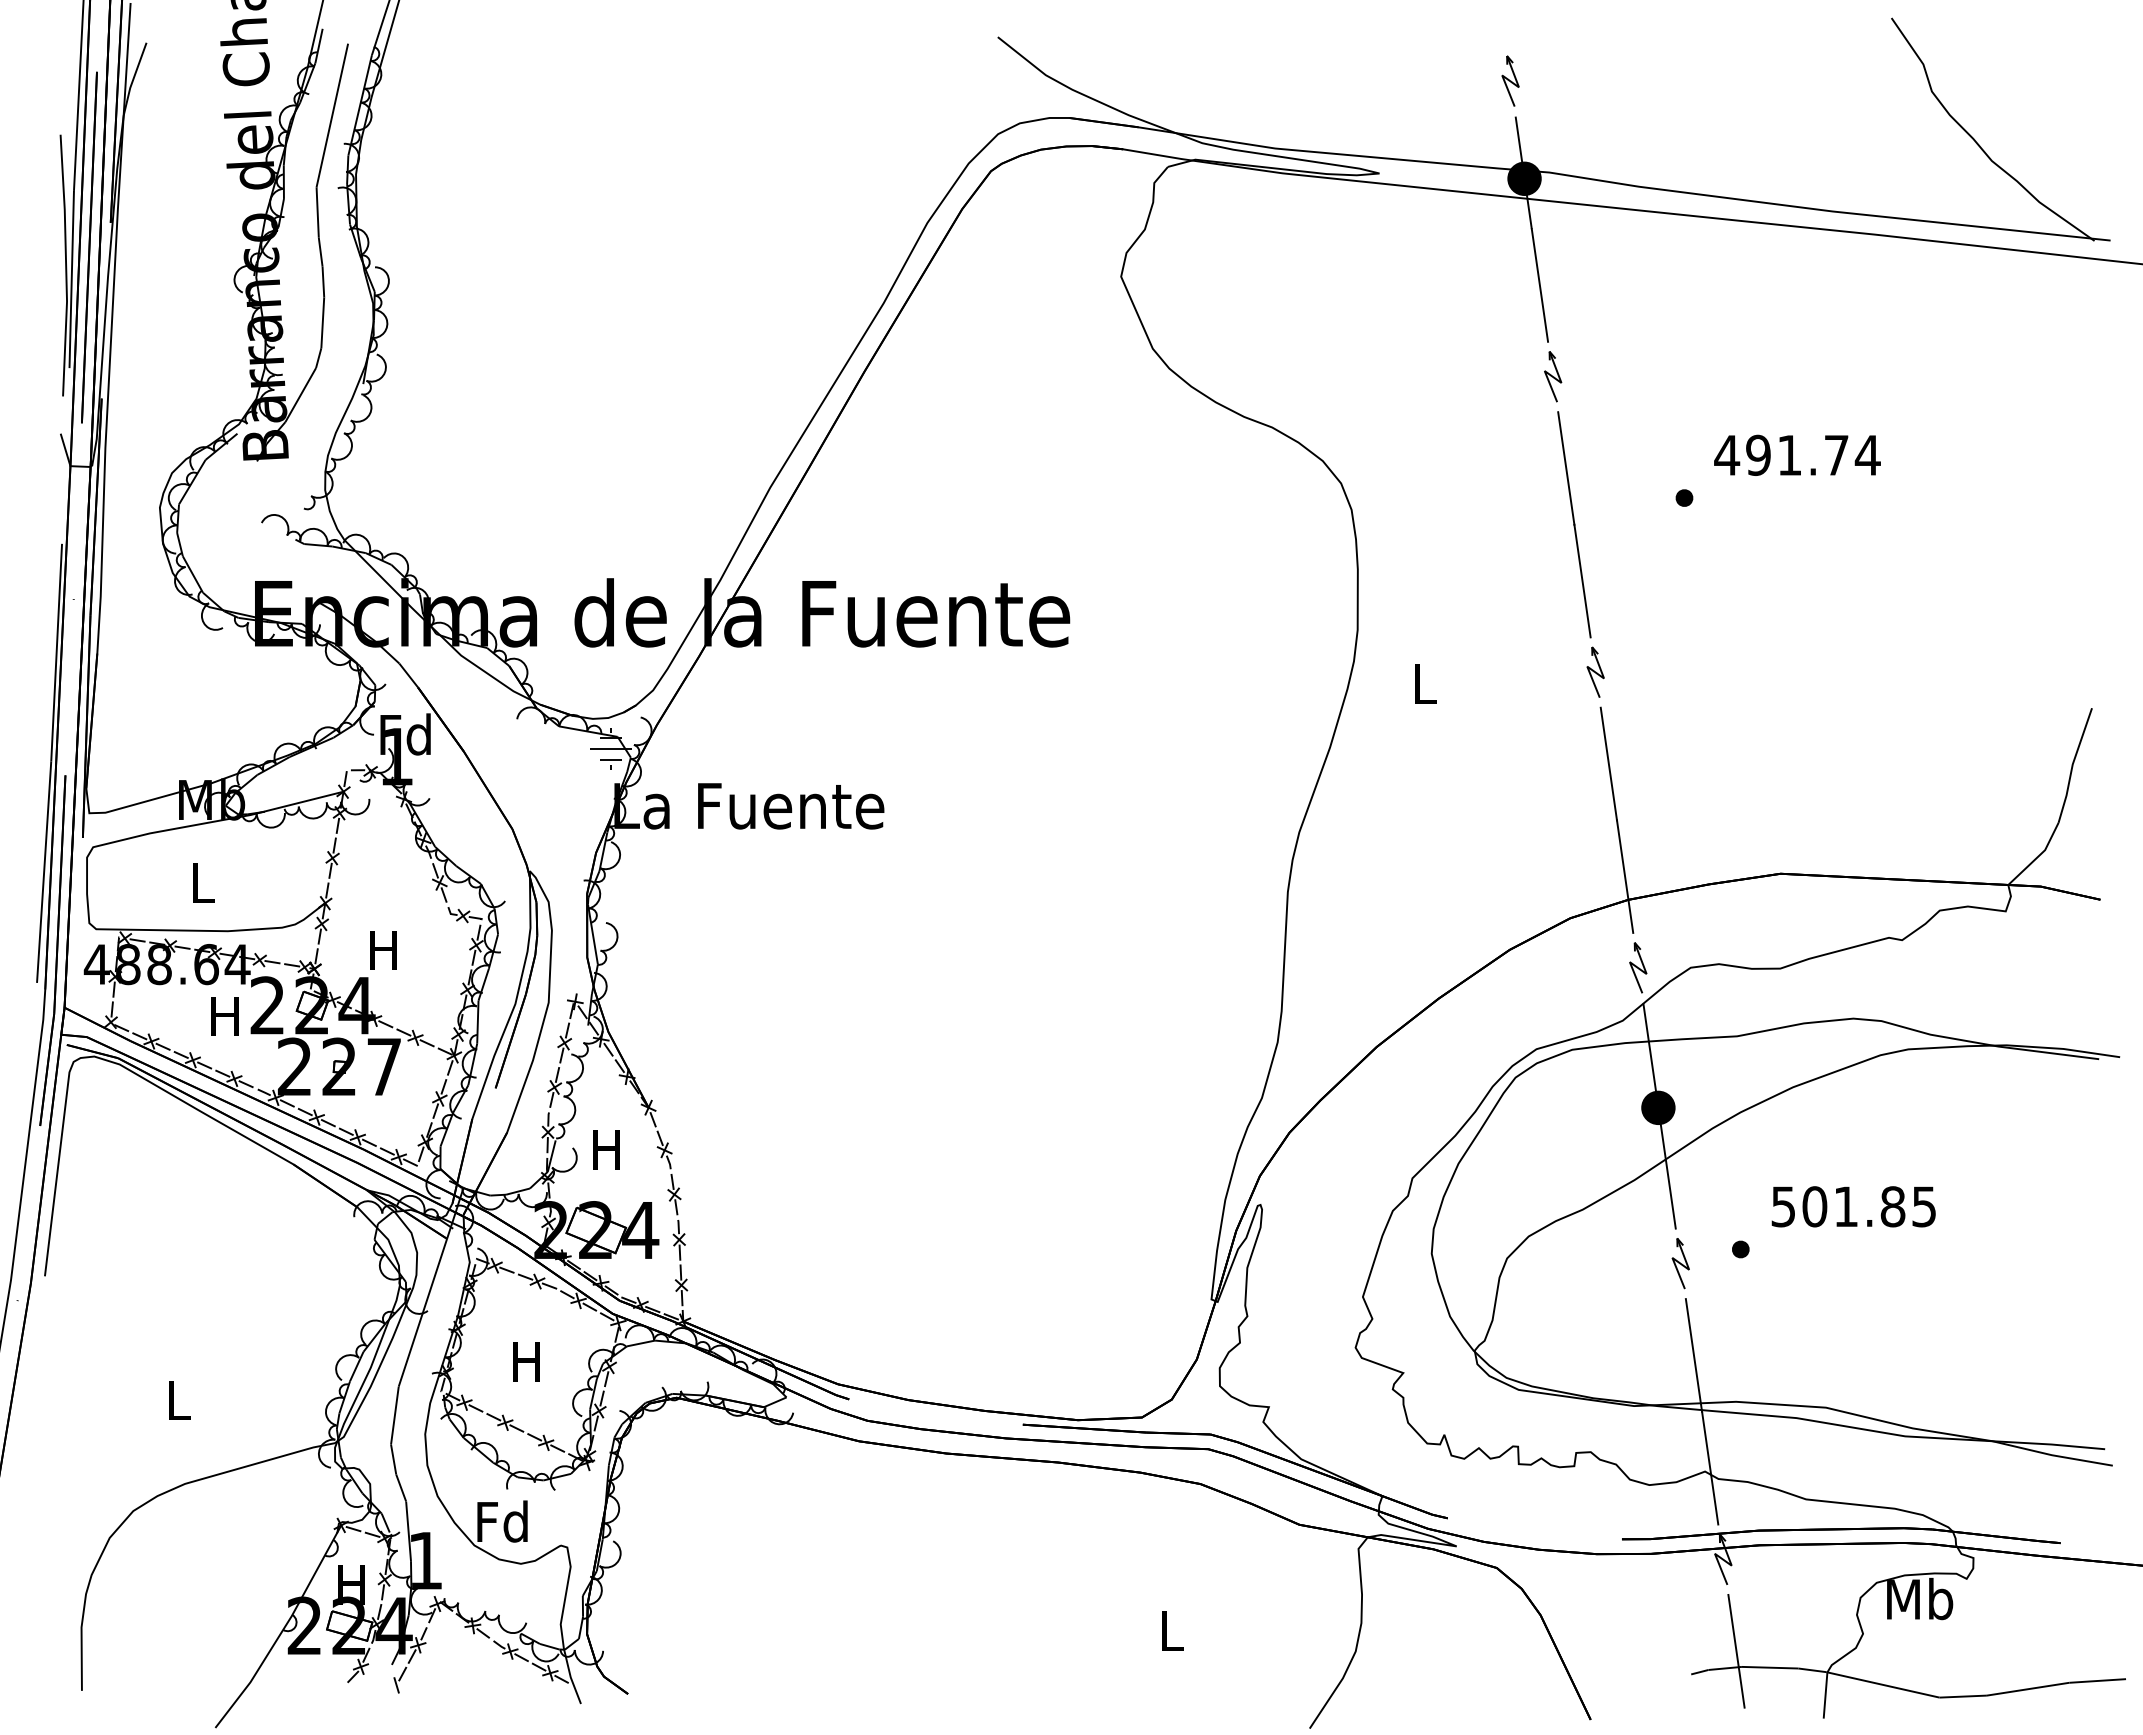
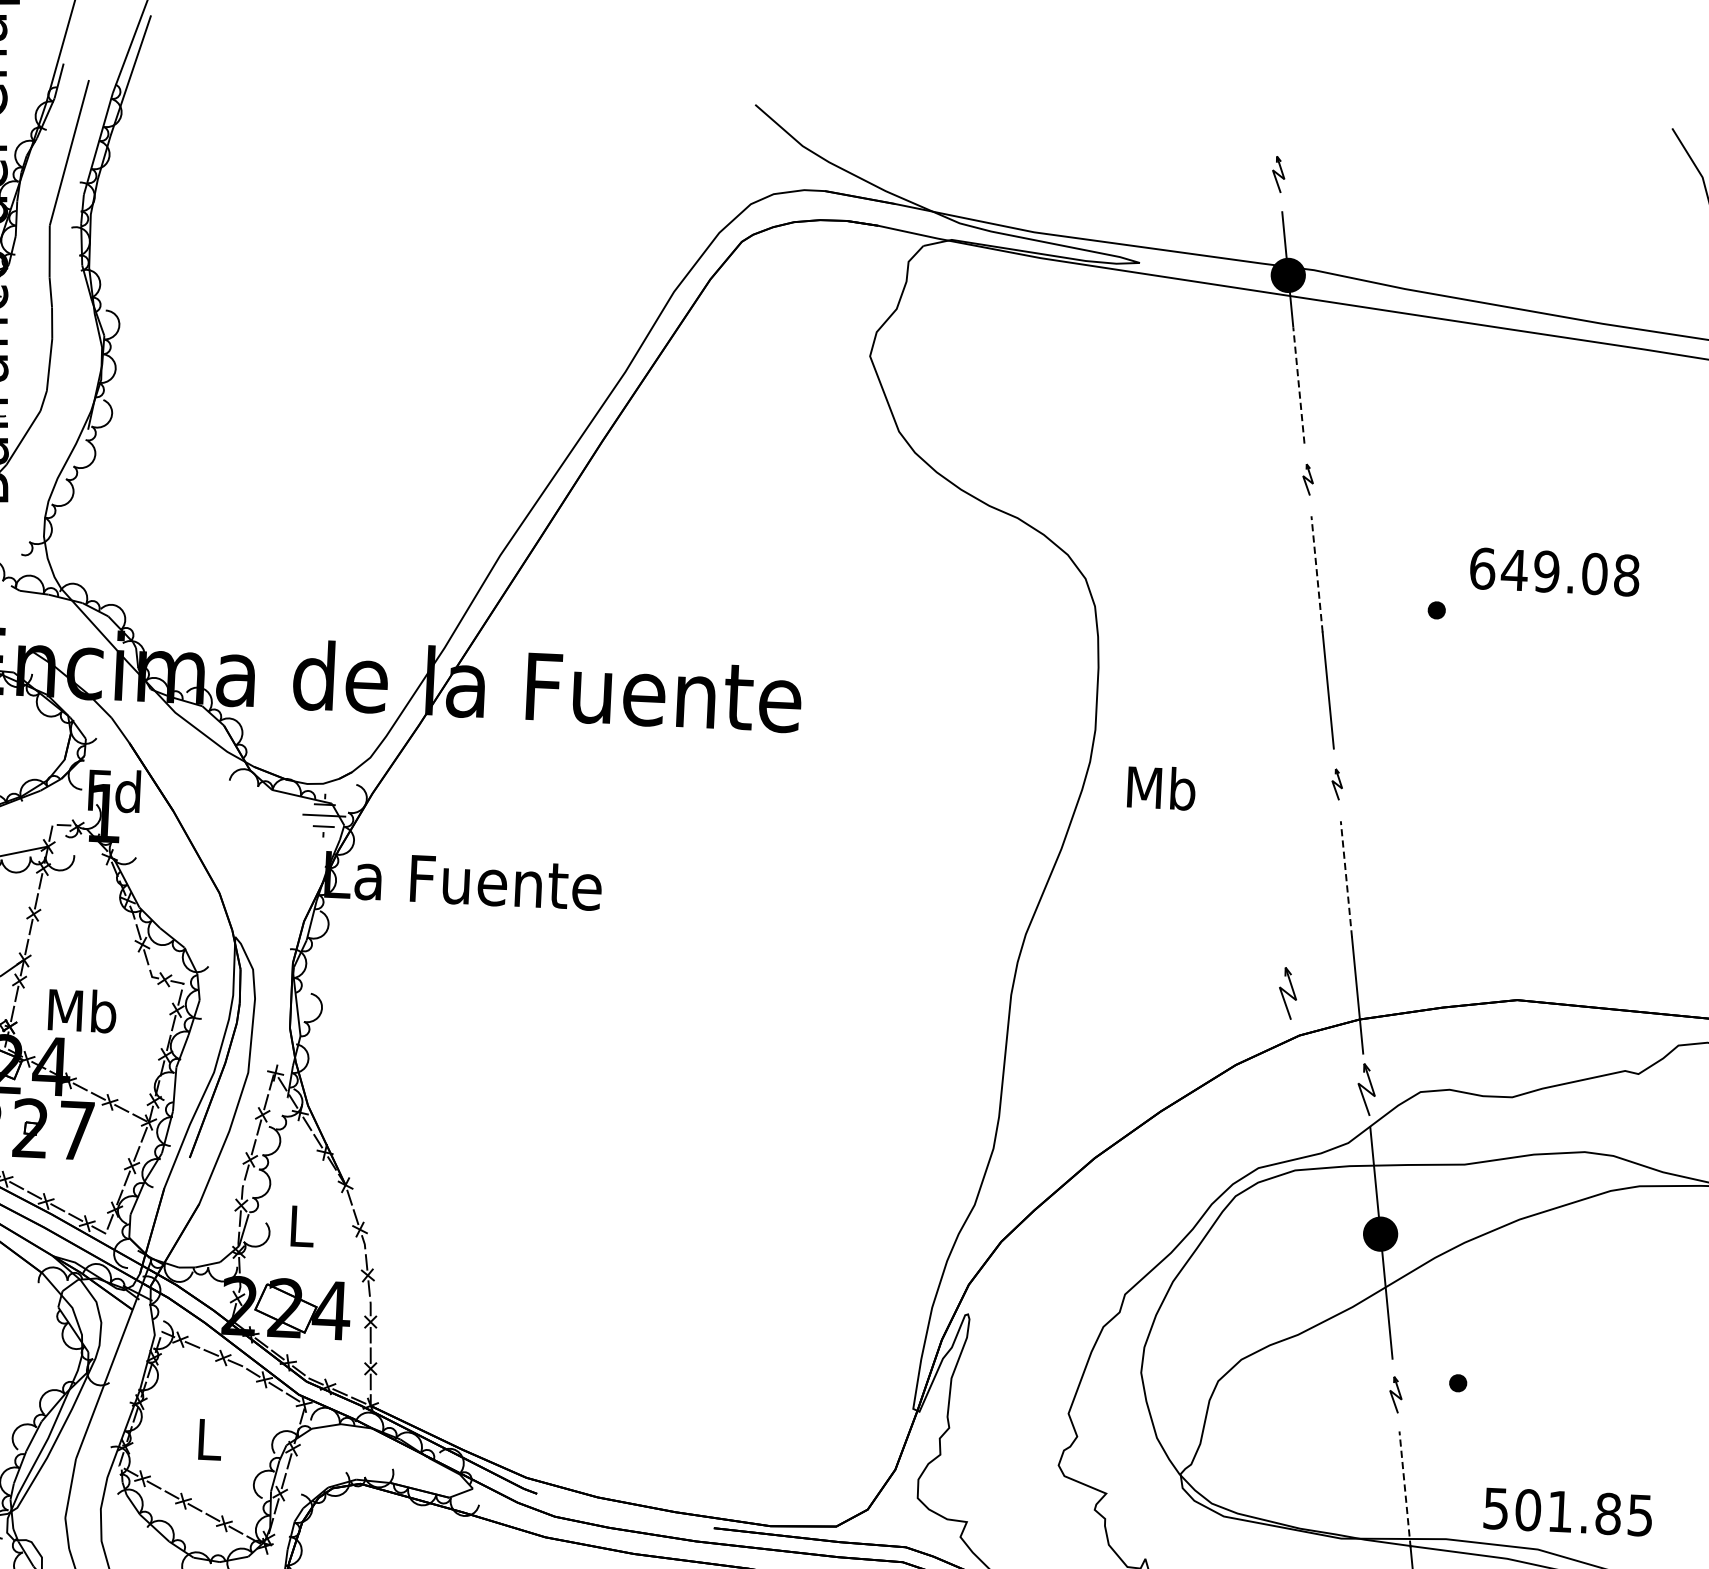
part: (1510, 80) -> (1278, 173), size x0.7
line: (1539, 285) -> (1298, 385), solid -> dashed
part: (1553, 376) -> (1308, 479), size x0.6
text: (1797, 454) -> (1554, 571), 491.74 -> 649.08
line: (1566, 468) -> (1317, 574), solid -> dashed
part: (1595, 671) -> (1337, 783), size x0.6
text: (1424, 683) -> (1161, 787), L -> Mb
line: (1608, 764) -> (1346, 879), solid -> dashed
part: (1557, 877) -> (1288, 993), added
text: (384, 949) -> (82, 1010), H -> Mb
text: (606, 1149) -> (300, 1225), H -> L
text: (1853, 1206) -> (1567, 1511), moved
part: (1680, 1263) -> (1395, 1394), size x0.7
line: (1693, 1355) -> (1404, 1489), solid -> dashed
text: (526, 1361) -> (208, 1439), H -> L

